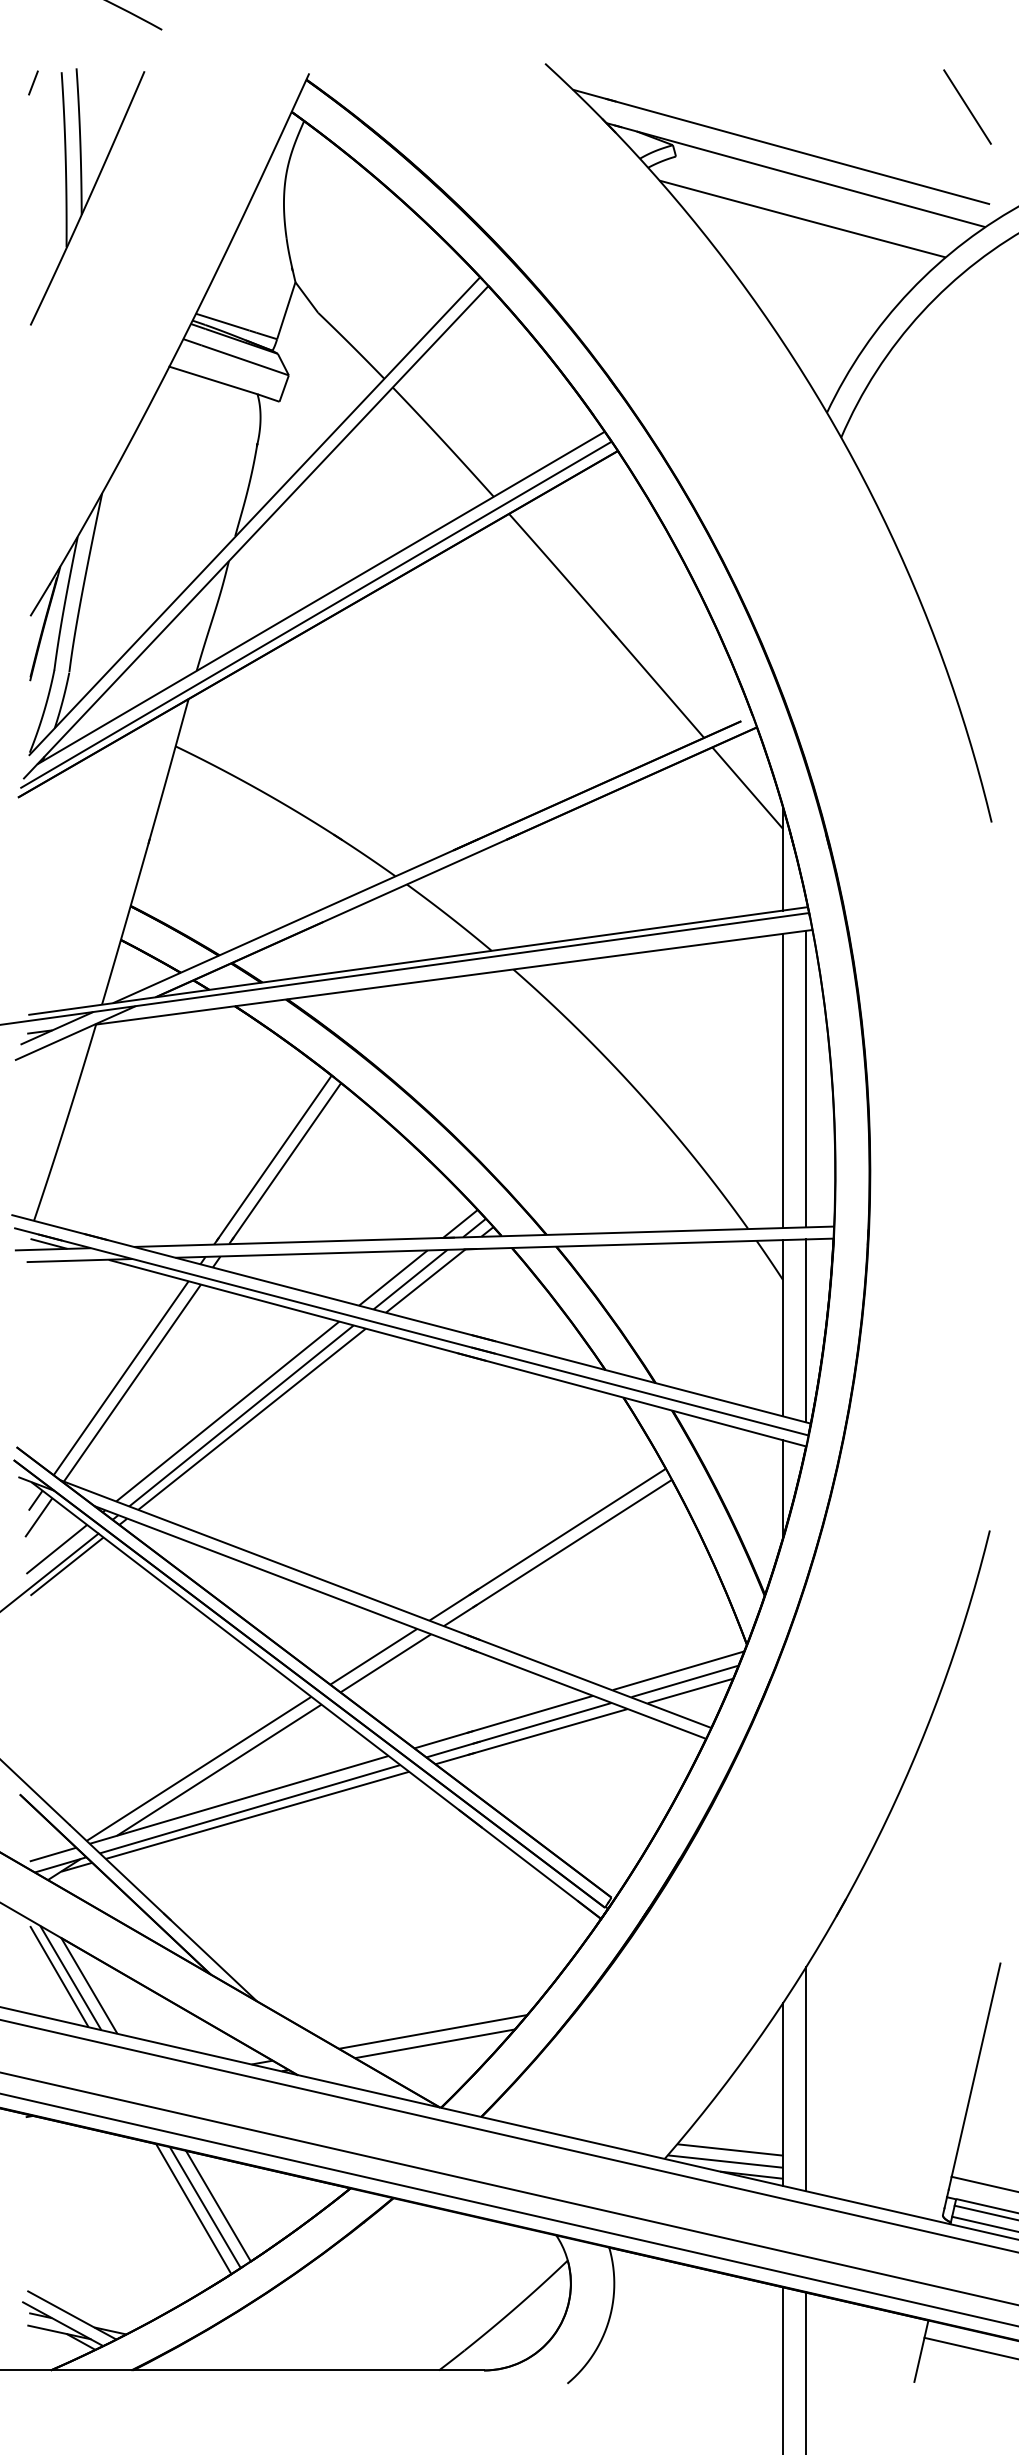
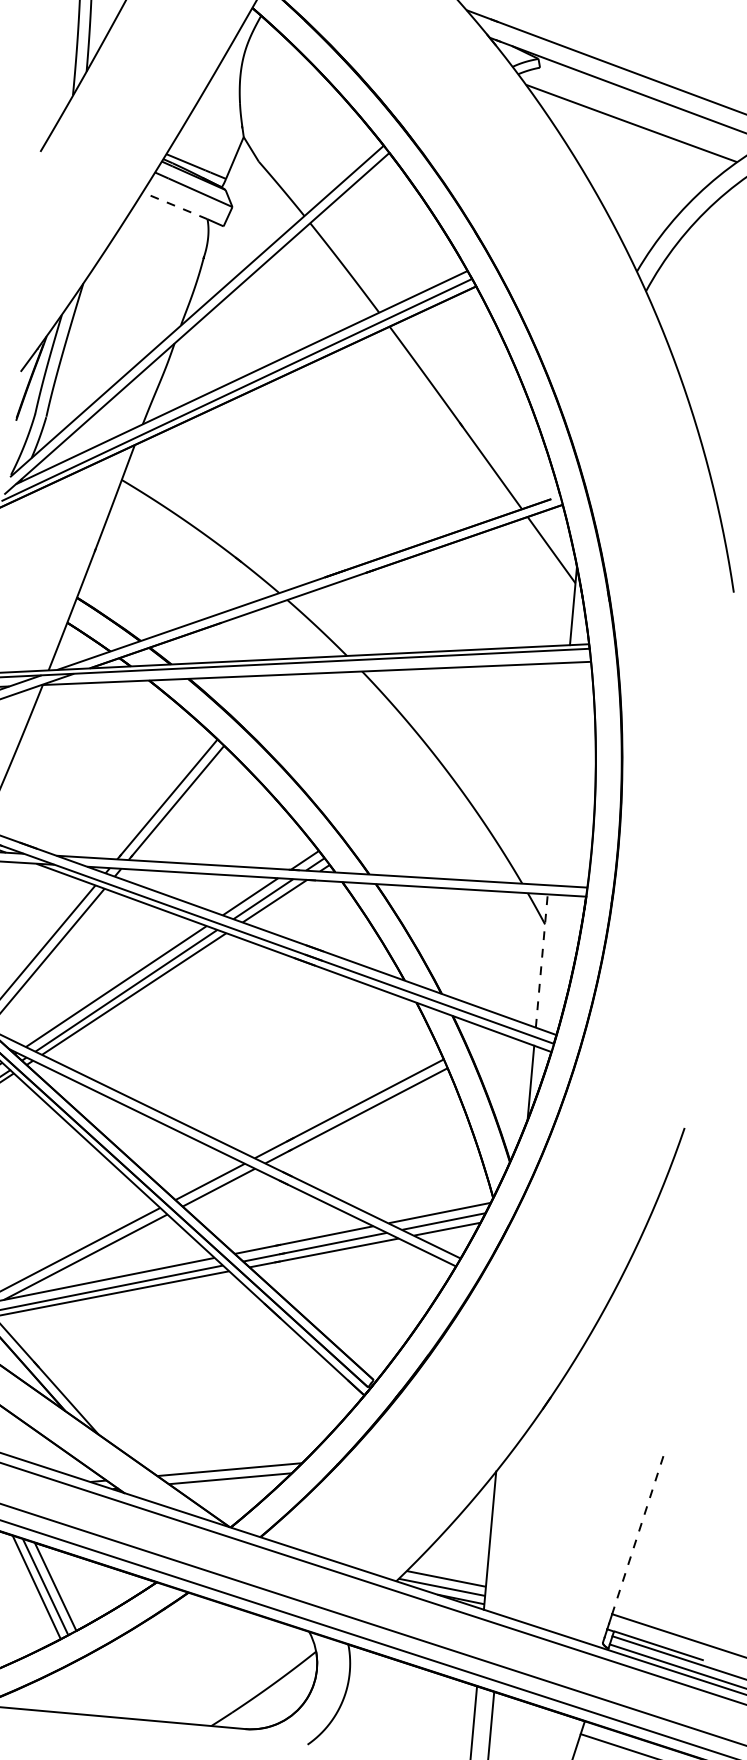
line: (213, 380) -> (175, 205), solid -> dashed
line: (806, 1078) -> (576, 773), removed
line: (782, 1080) -> (558, 773), removed
line: (782, 1327) -> (541, 960), solid -> dashed
line: (806, 1330) -> (559, 964), removed
line: (975, 2070) -> (637, 1535), solid -> dashed
line: (806, 2079) -> (508, 1530), removed

